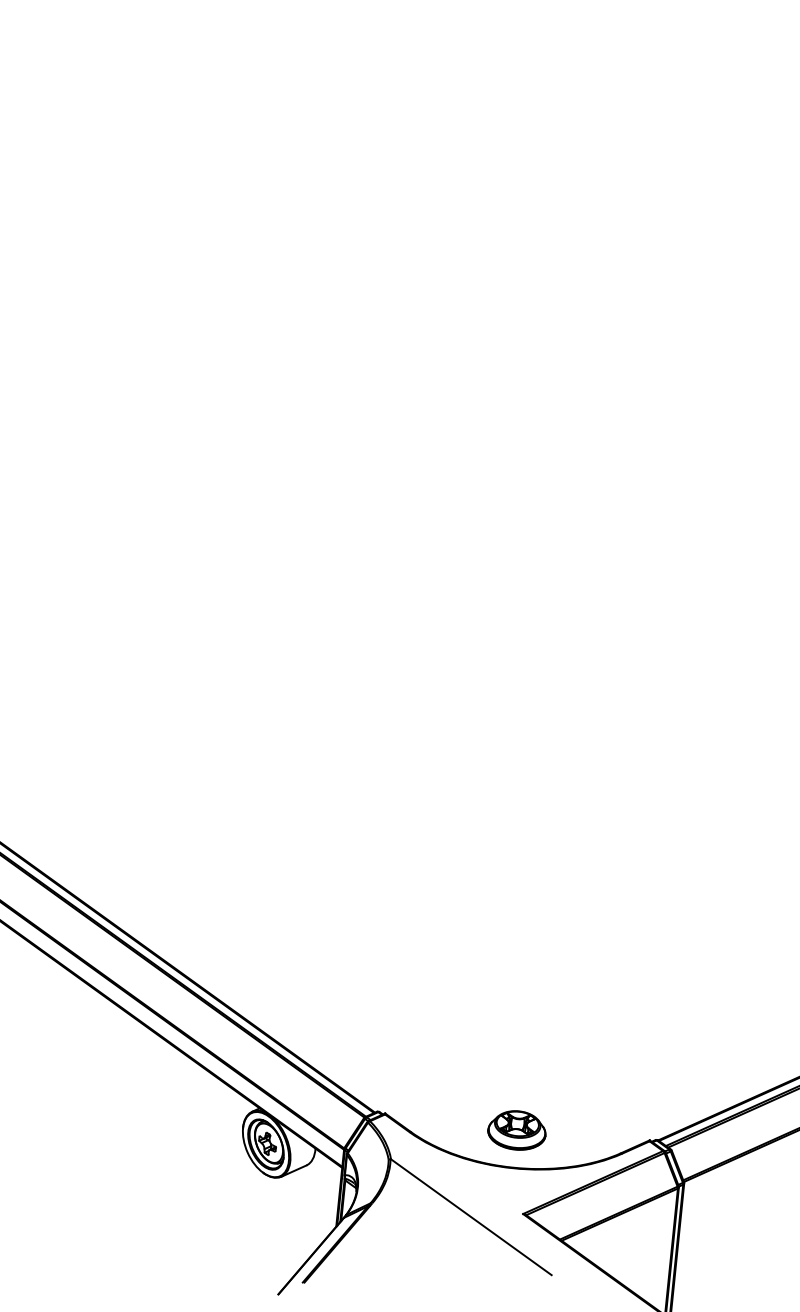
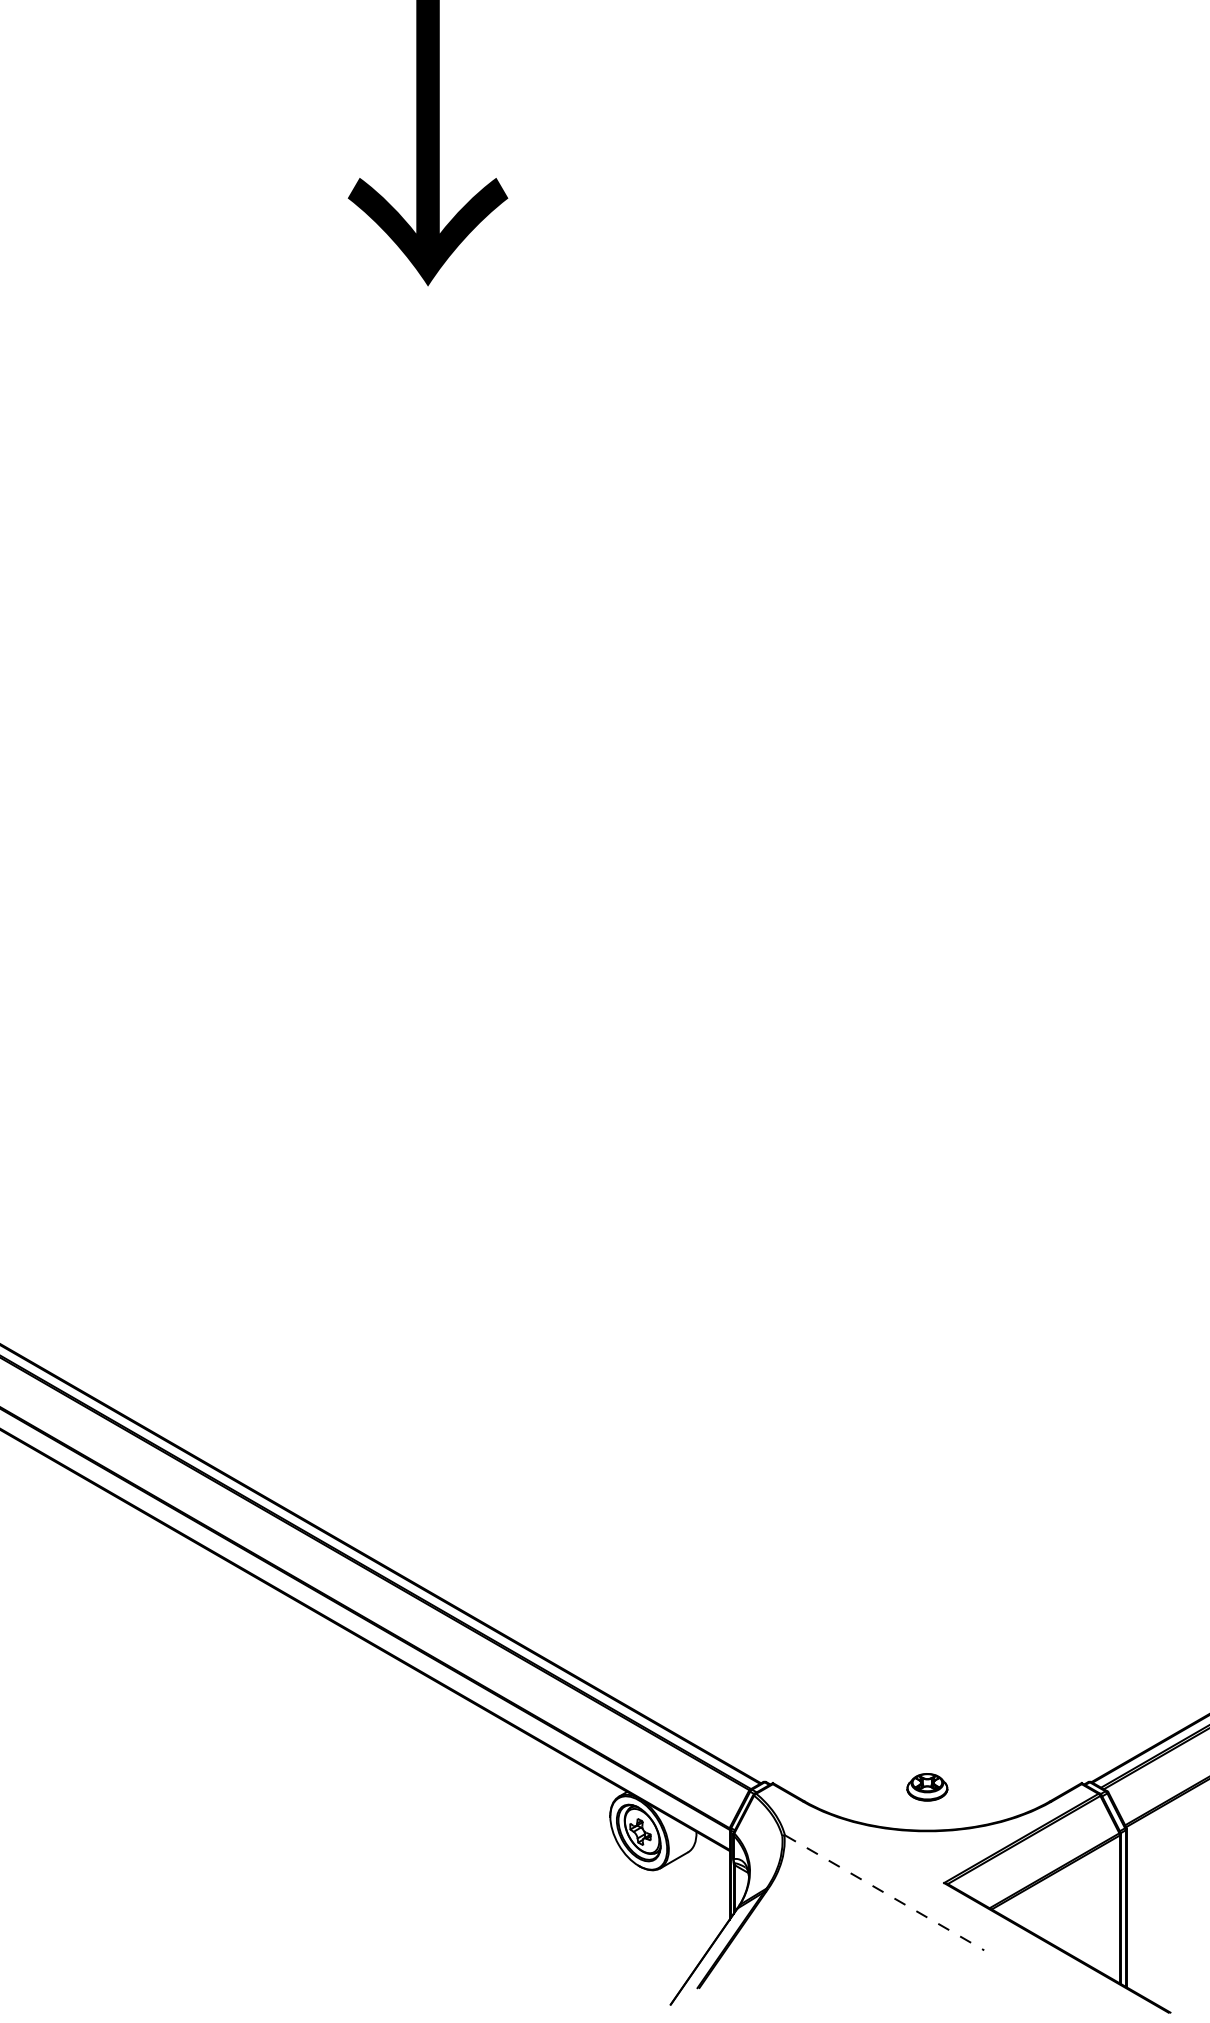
part: (517, 1130) -> (927, 1787), size x0.6
line: (472, 1217) -> (885, 1893), solid -> dashed

